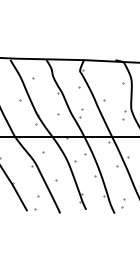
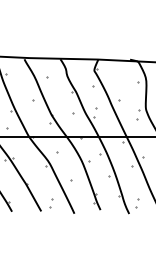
part: (37, 203) -> (51, 203), size x0.62

